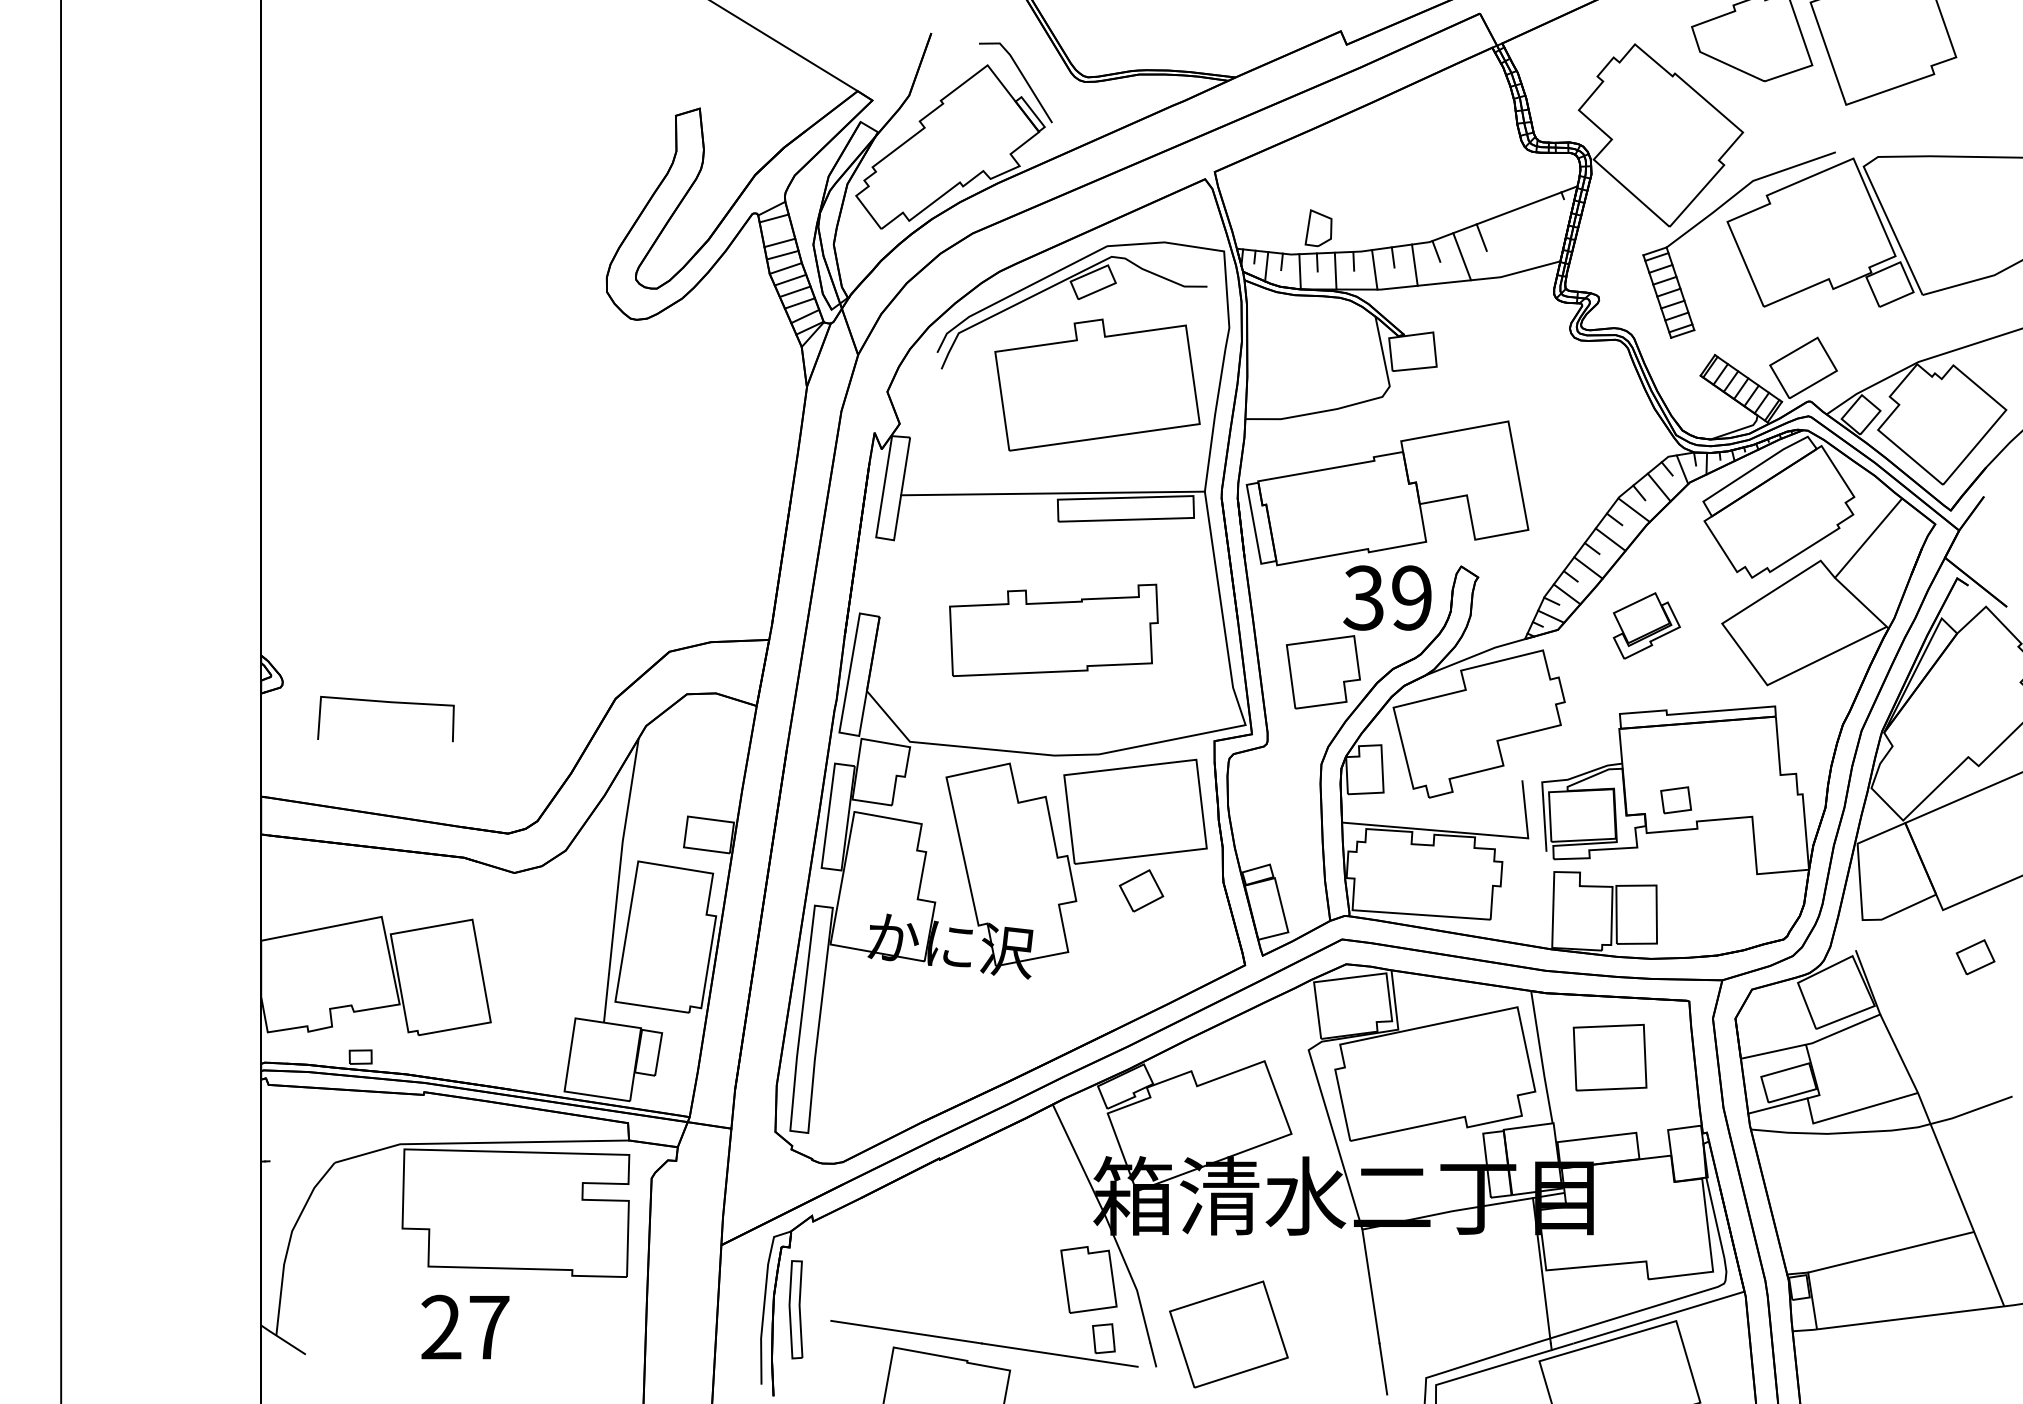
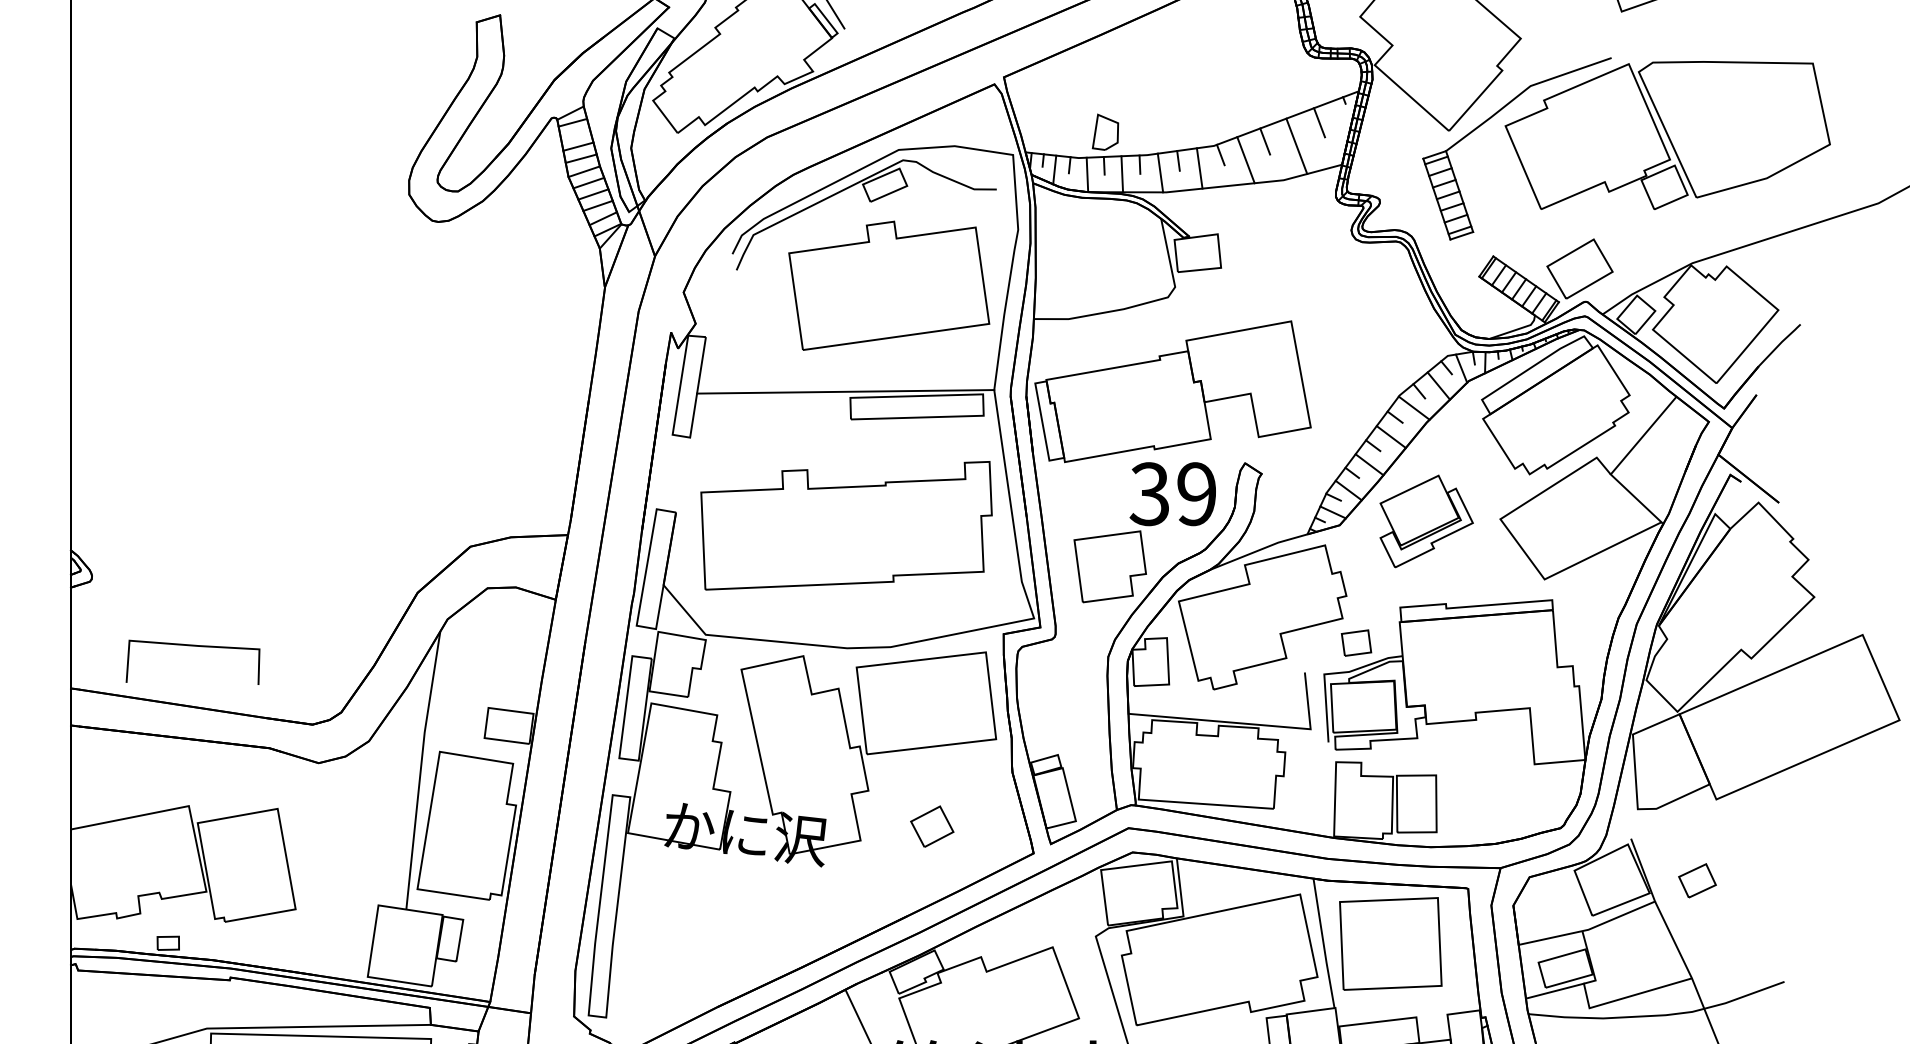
line: (1536, 218) -> (1318, 122), added
line: (1513, 242) -> (1296, 146), added
part: (1646, 625) -> (1426, 521), size x1.43
part: (1053, 630) -> (846, 525), size x1.43
line: (390, 703) -> (197, 647), moved
part: (1676, 800) -> (1356, 643), moved
part: (1141, 890) -> (932, 826), moved
part: (1975, 957) -> (1697, 881), moved
part: (1609, 1057) -> (1390, 943), size x1.43

